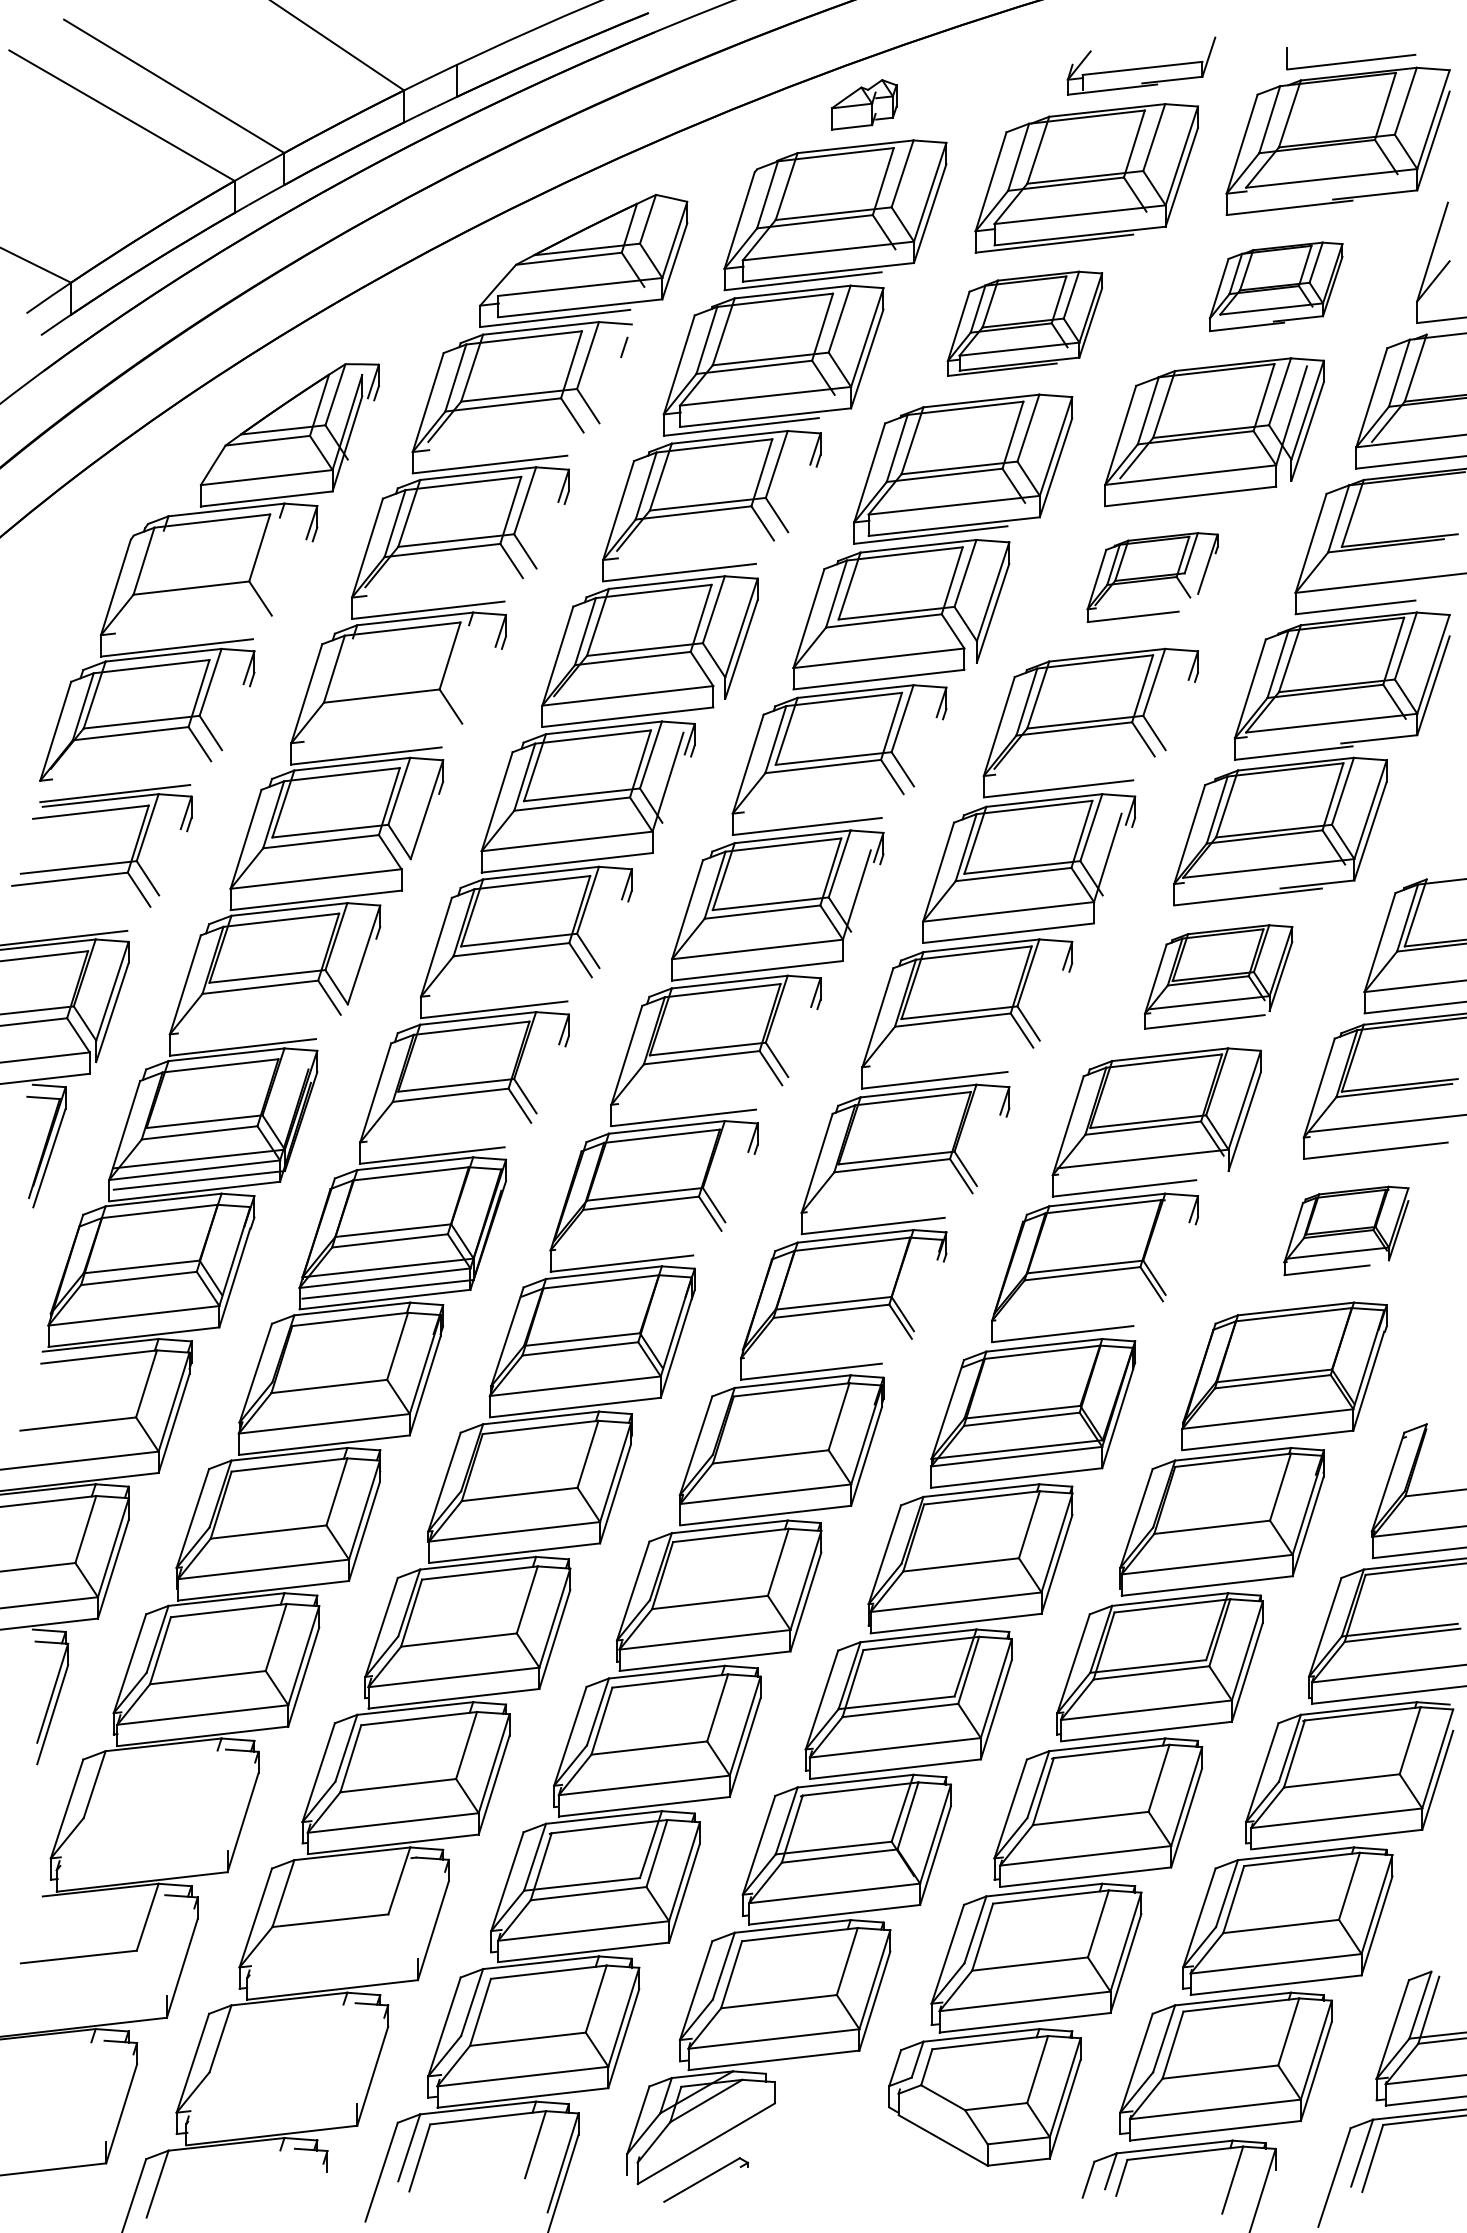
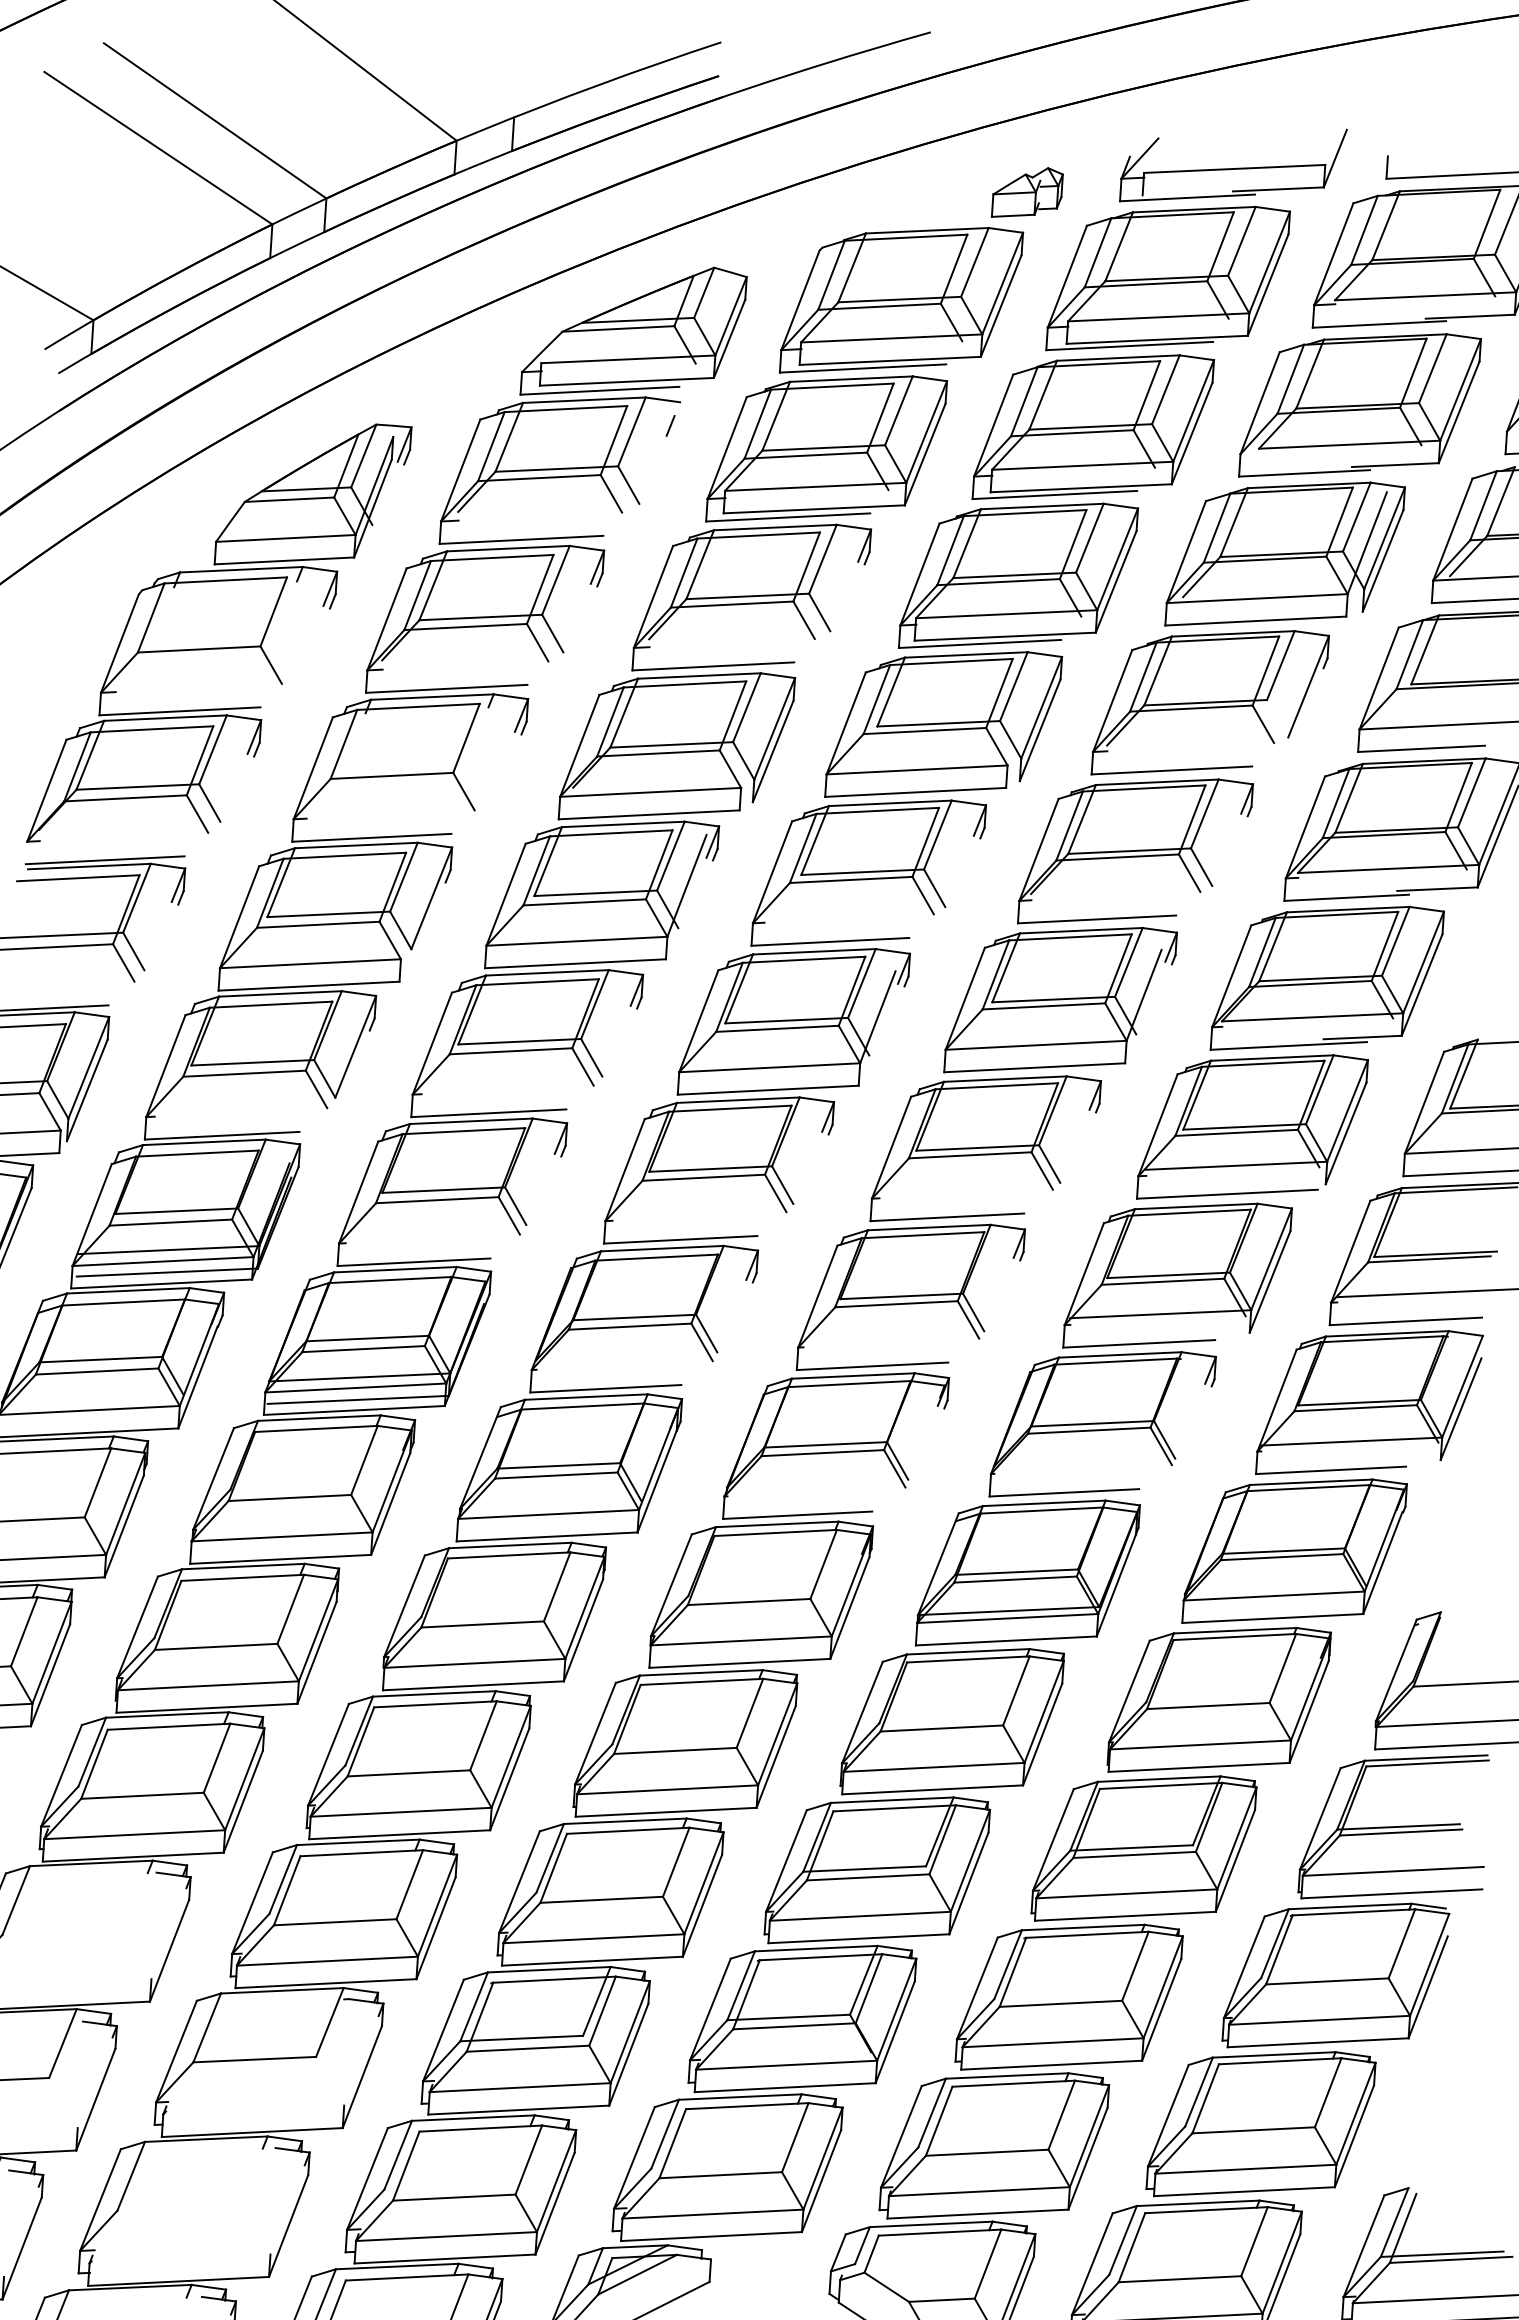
part: (1141, 65) -> (1233, 164), size x1.43
part: (864, 104) -> (1027, 192), moved
part: (1275, 286) -> (1359, 406), size x1.67
part: (1024, 323) -> (1092, 427), size x1.43
part: (1152, 577) -> (1210, 703), size x1.67
part: (1218, 976) -> (1252, 1127), size x1.43
part: (1346, 1230) -> (1369, 1403), size x1.67

